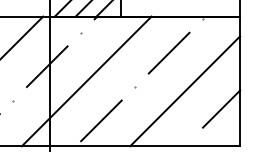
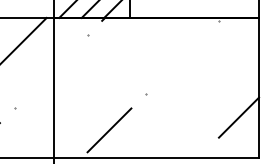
line: (169, 53) -> (182, 57), removed
line: (46, 66) -> (50, 71), removed
line: (86, 81) -> (93, 87), removed
line: (184, 91) -> (199, 98), removed

